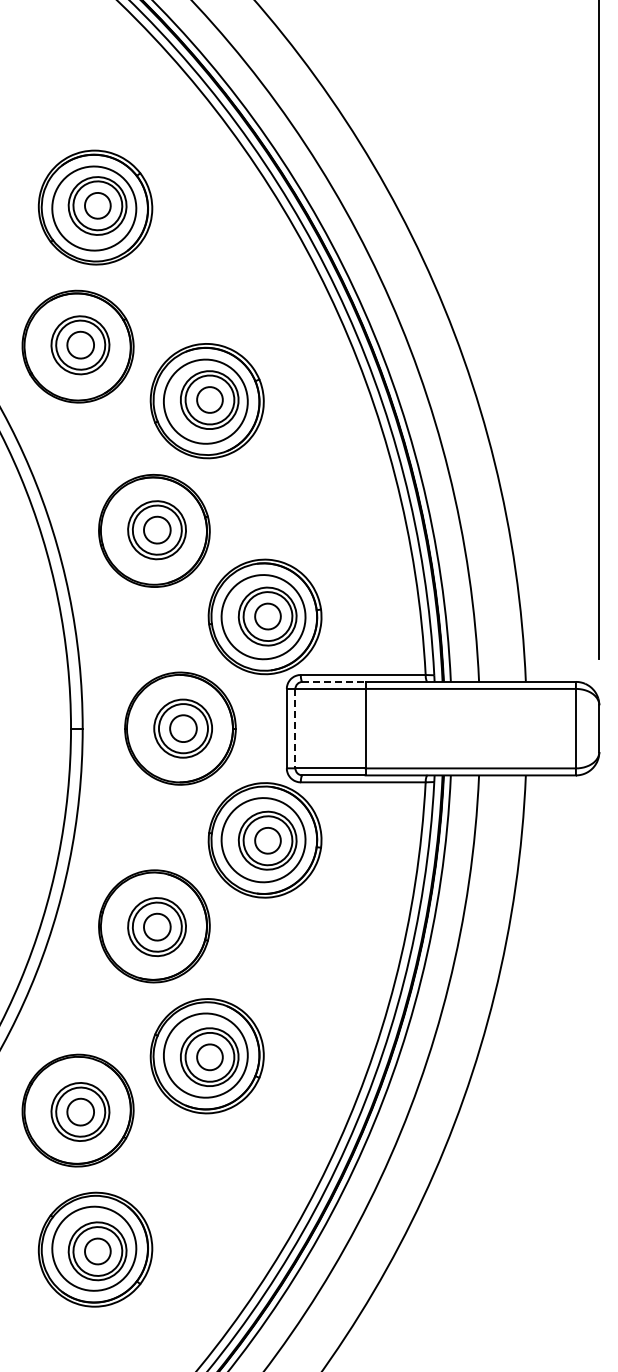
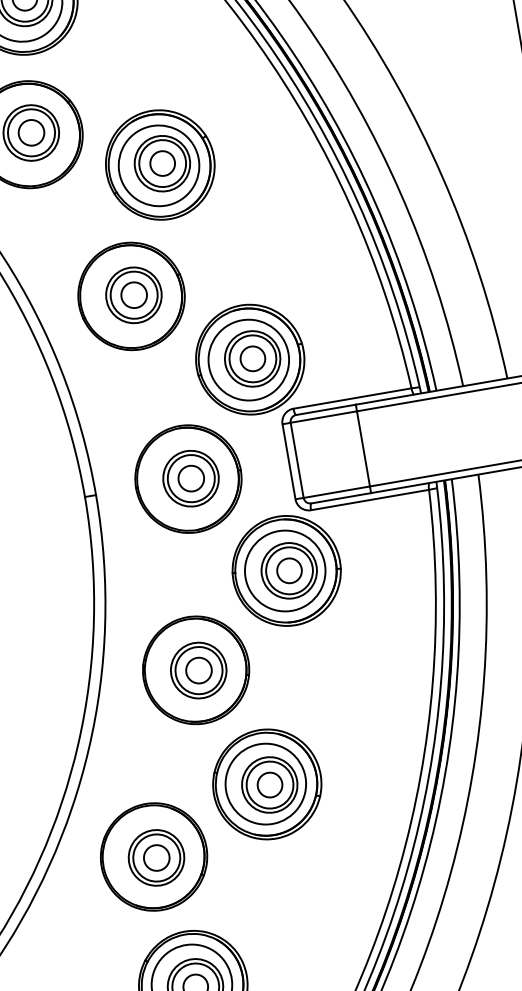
line: (334, 681) -> (326, 409), dashed -> solid
line: (295, 728) -> (297, 460), dashed -> solid

